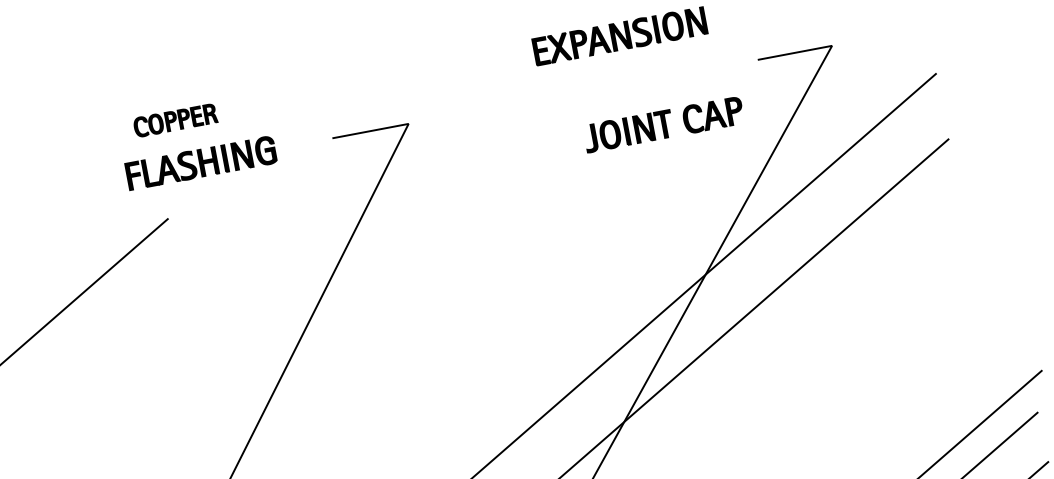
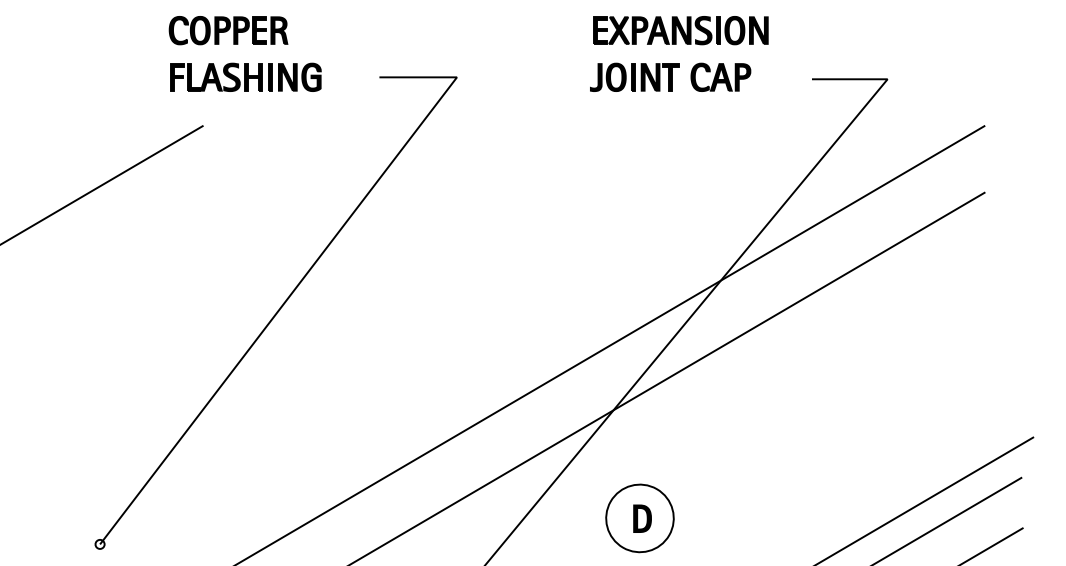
part: (175, 120) -> (228, 30), size x1.43
part: (663, 123) -> (670, 76), moved

